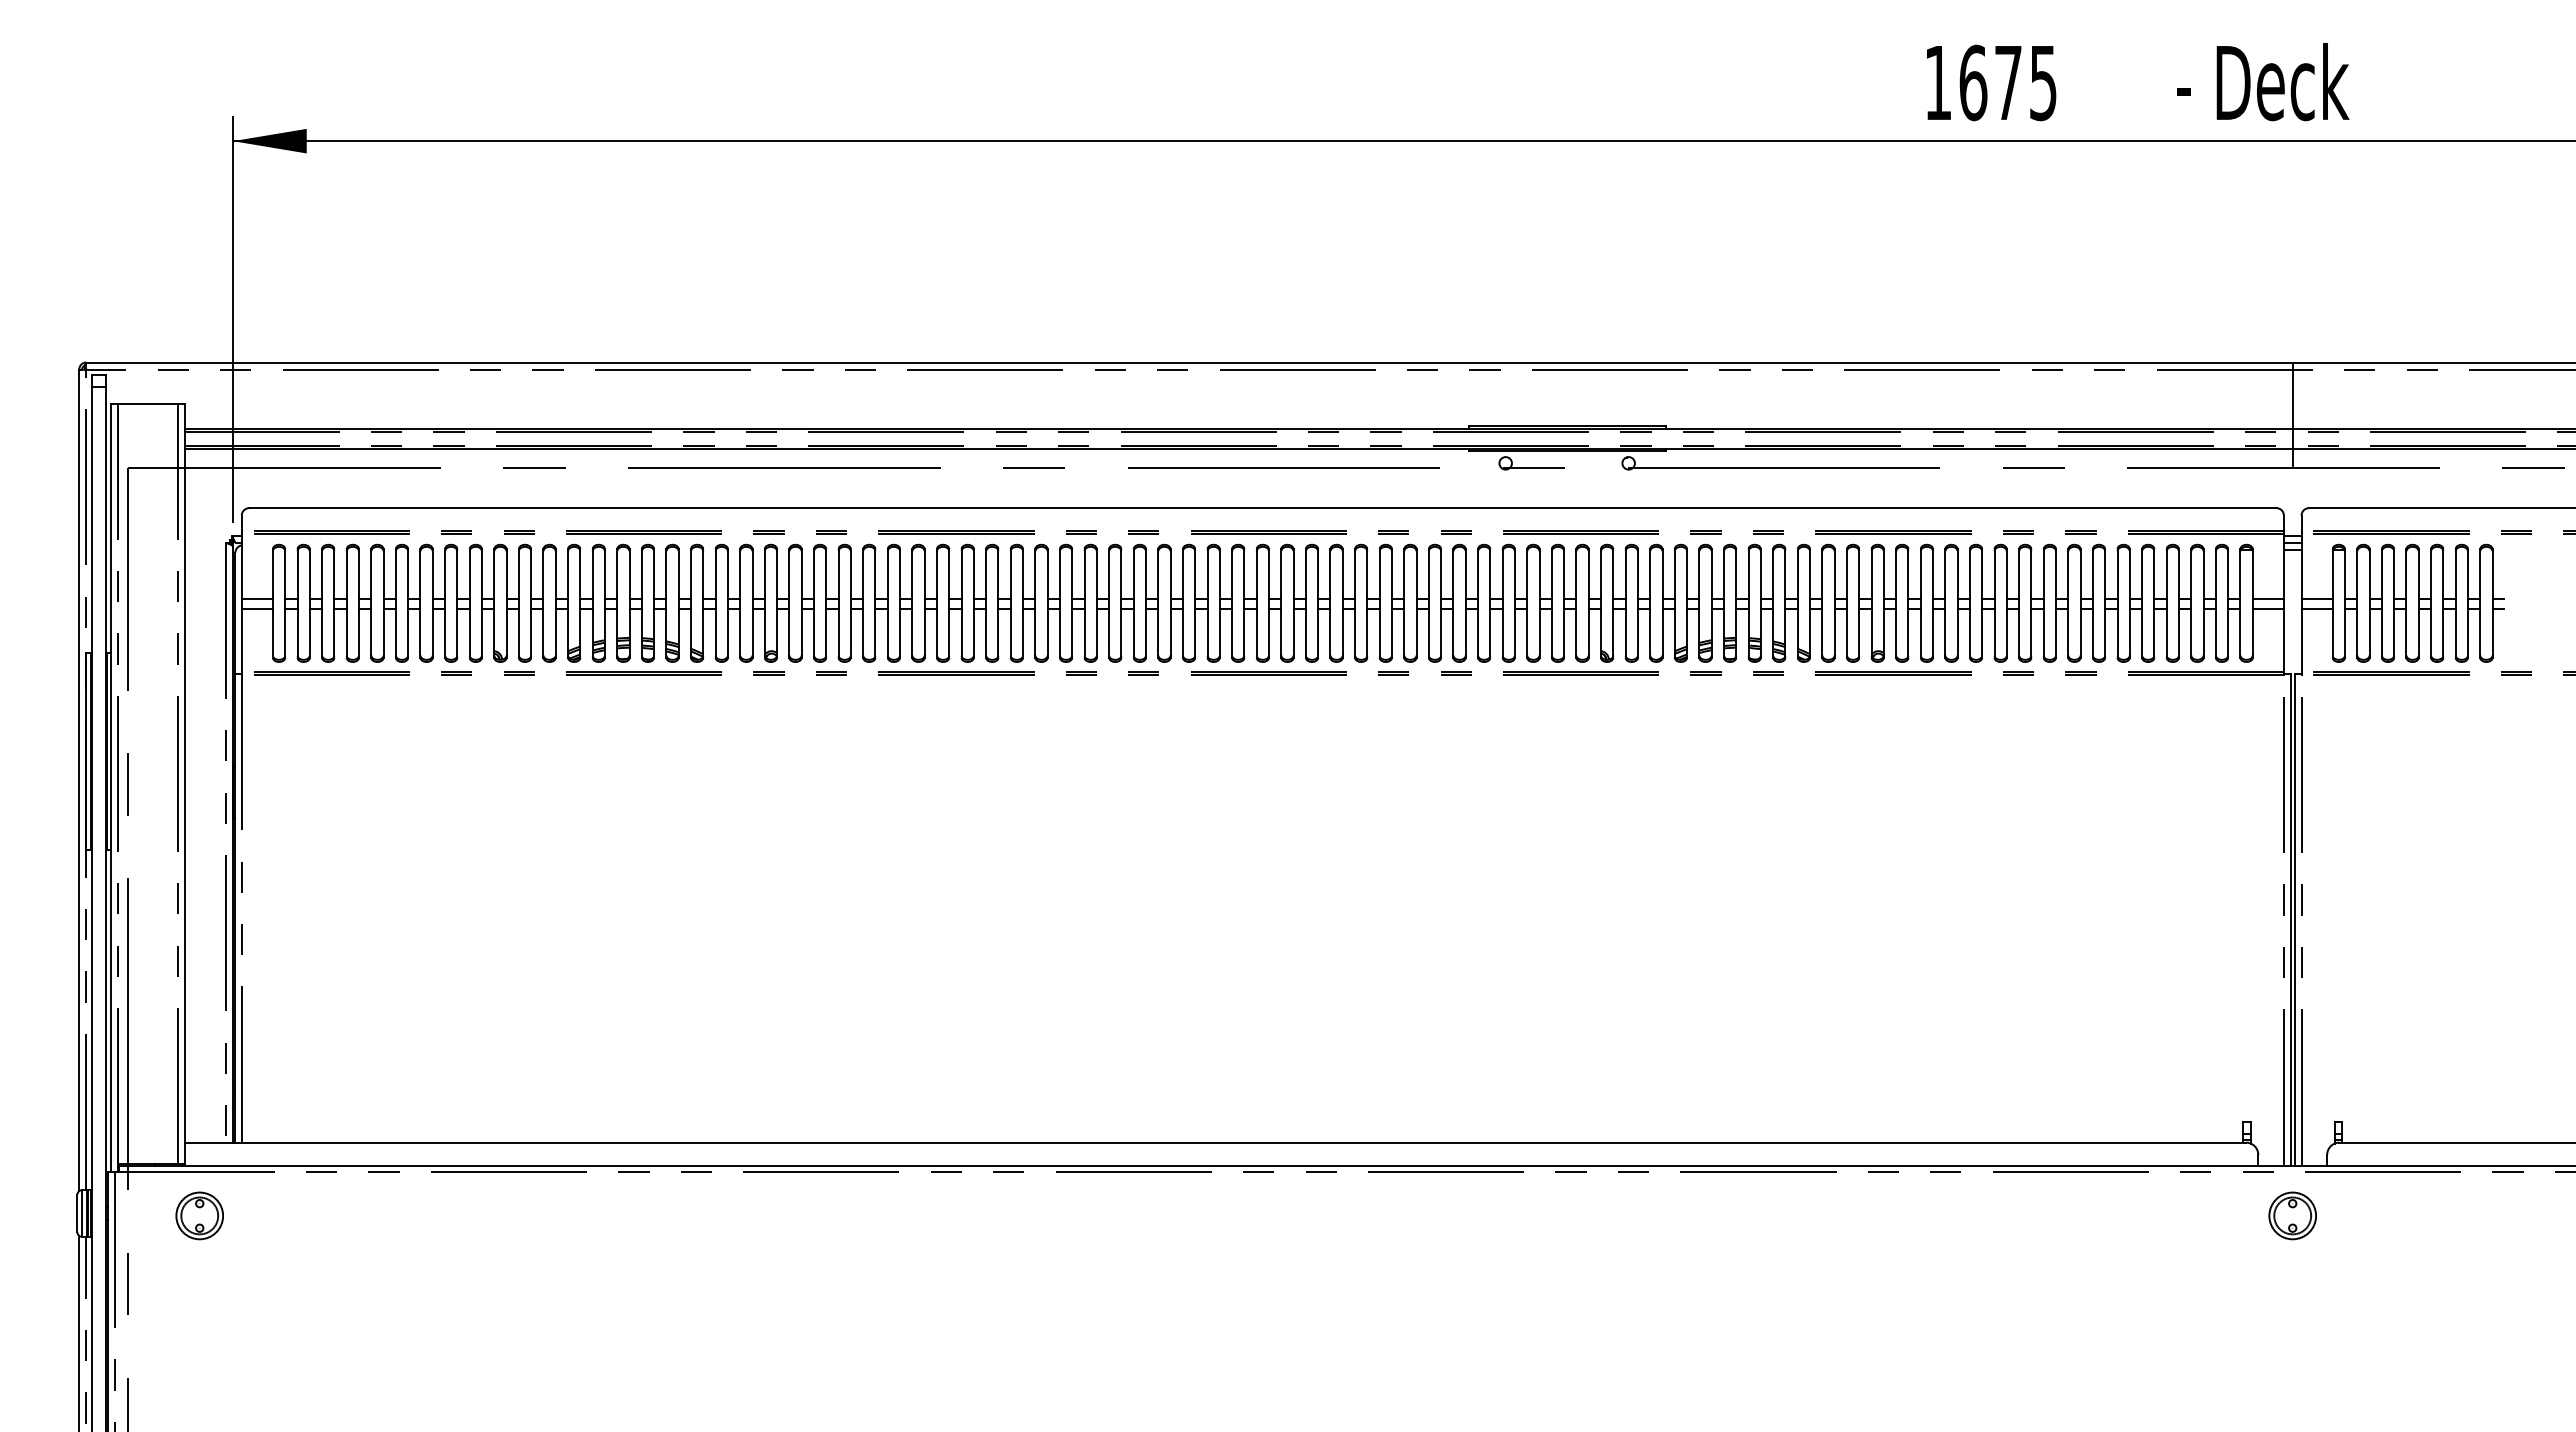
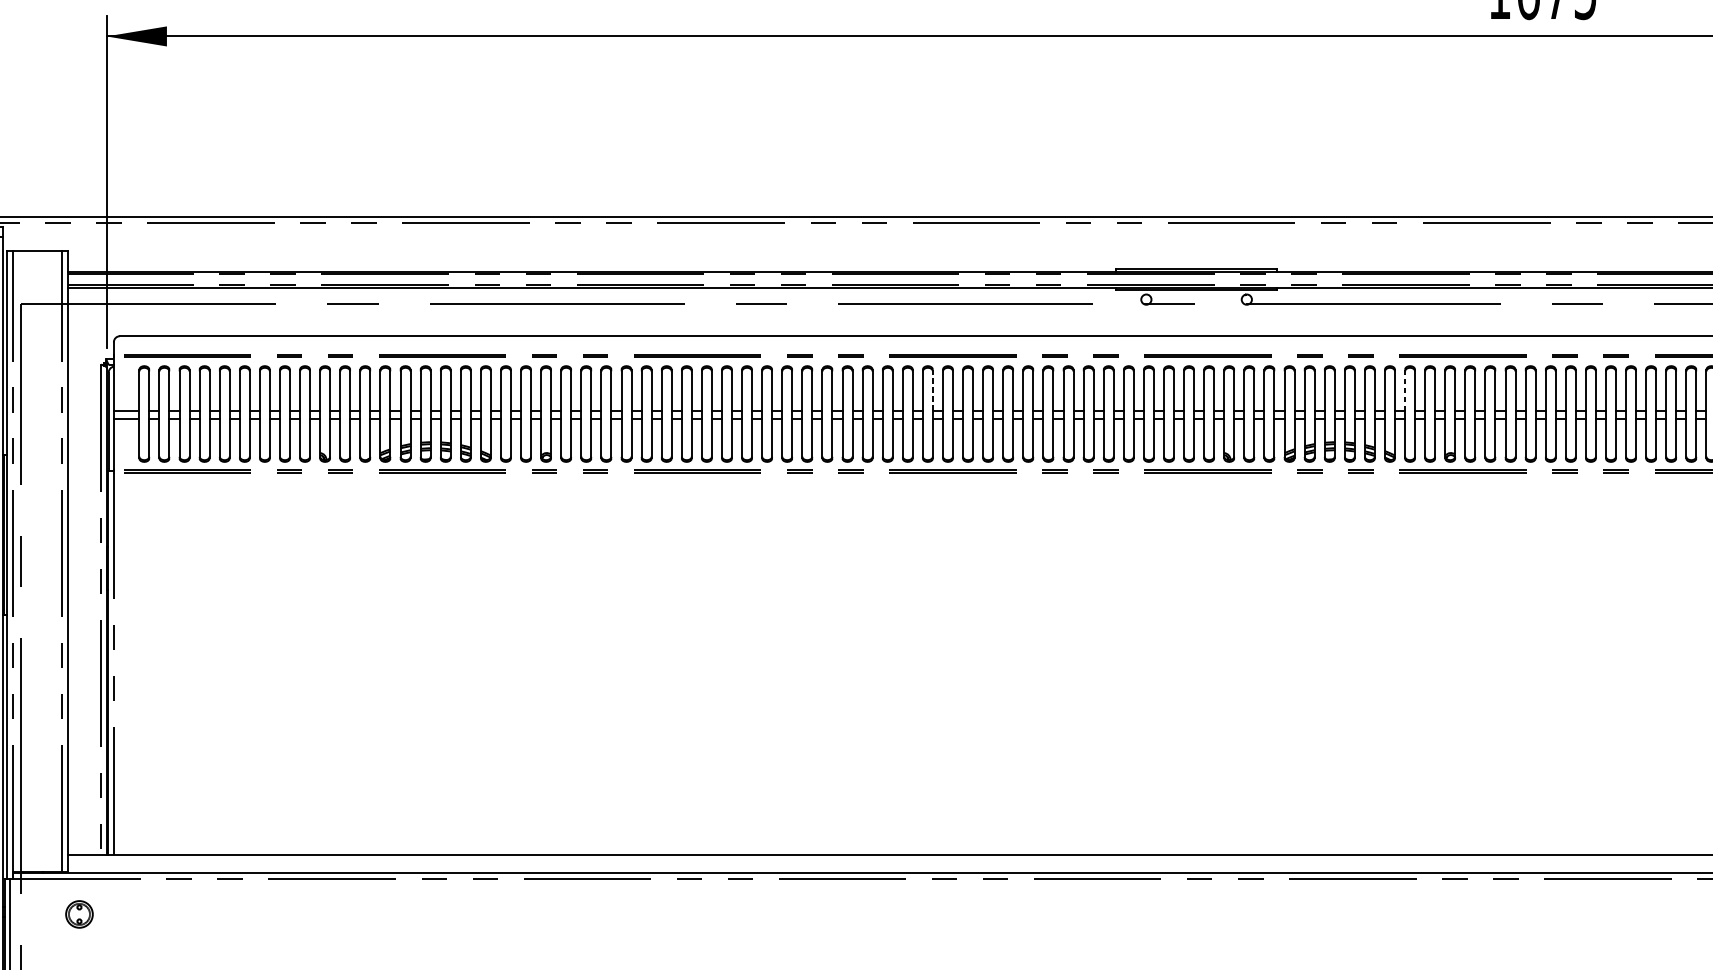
line: (1244, 573) -> (933, 389), solid -> dashed
line: (1822, 574) -> (1405, 390), solid -> dashed
part: (199, 1215) -> (79, 914), size x0.7

